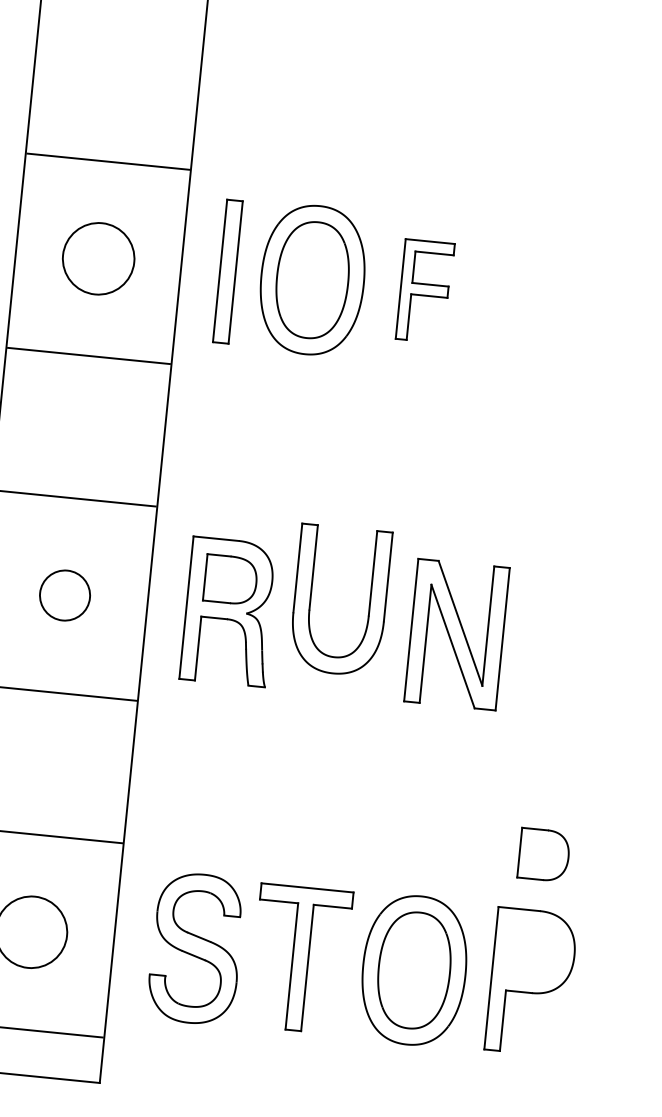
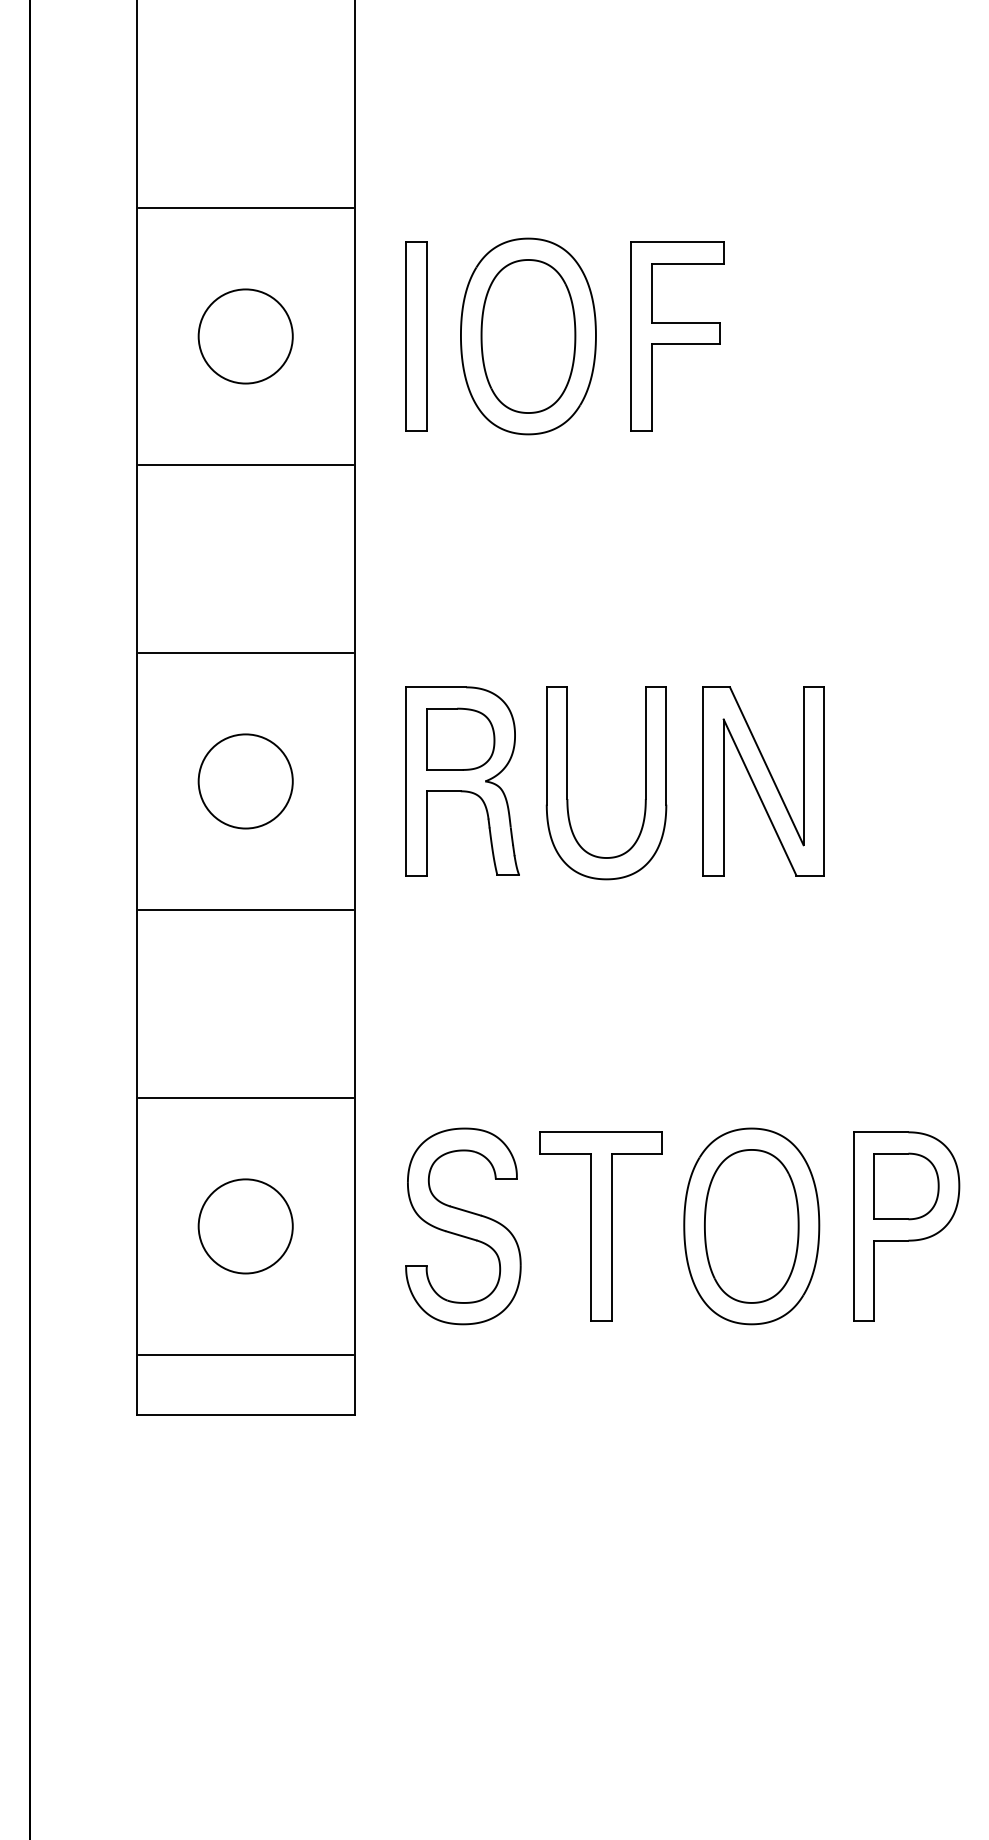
part: (425, 291) -> (677, 336), size x1.43
circle: (64, 595) -> (245, 781), size x1.43
part: (310, 597) -> (567, 783), moved
part: (544, 855) -> (906, 1186), moved

